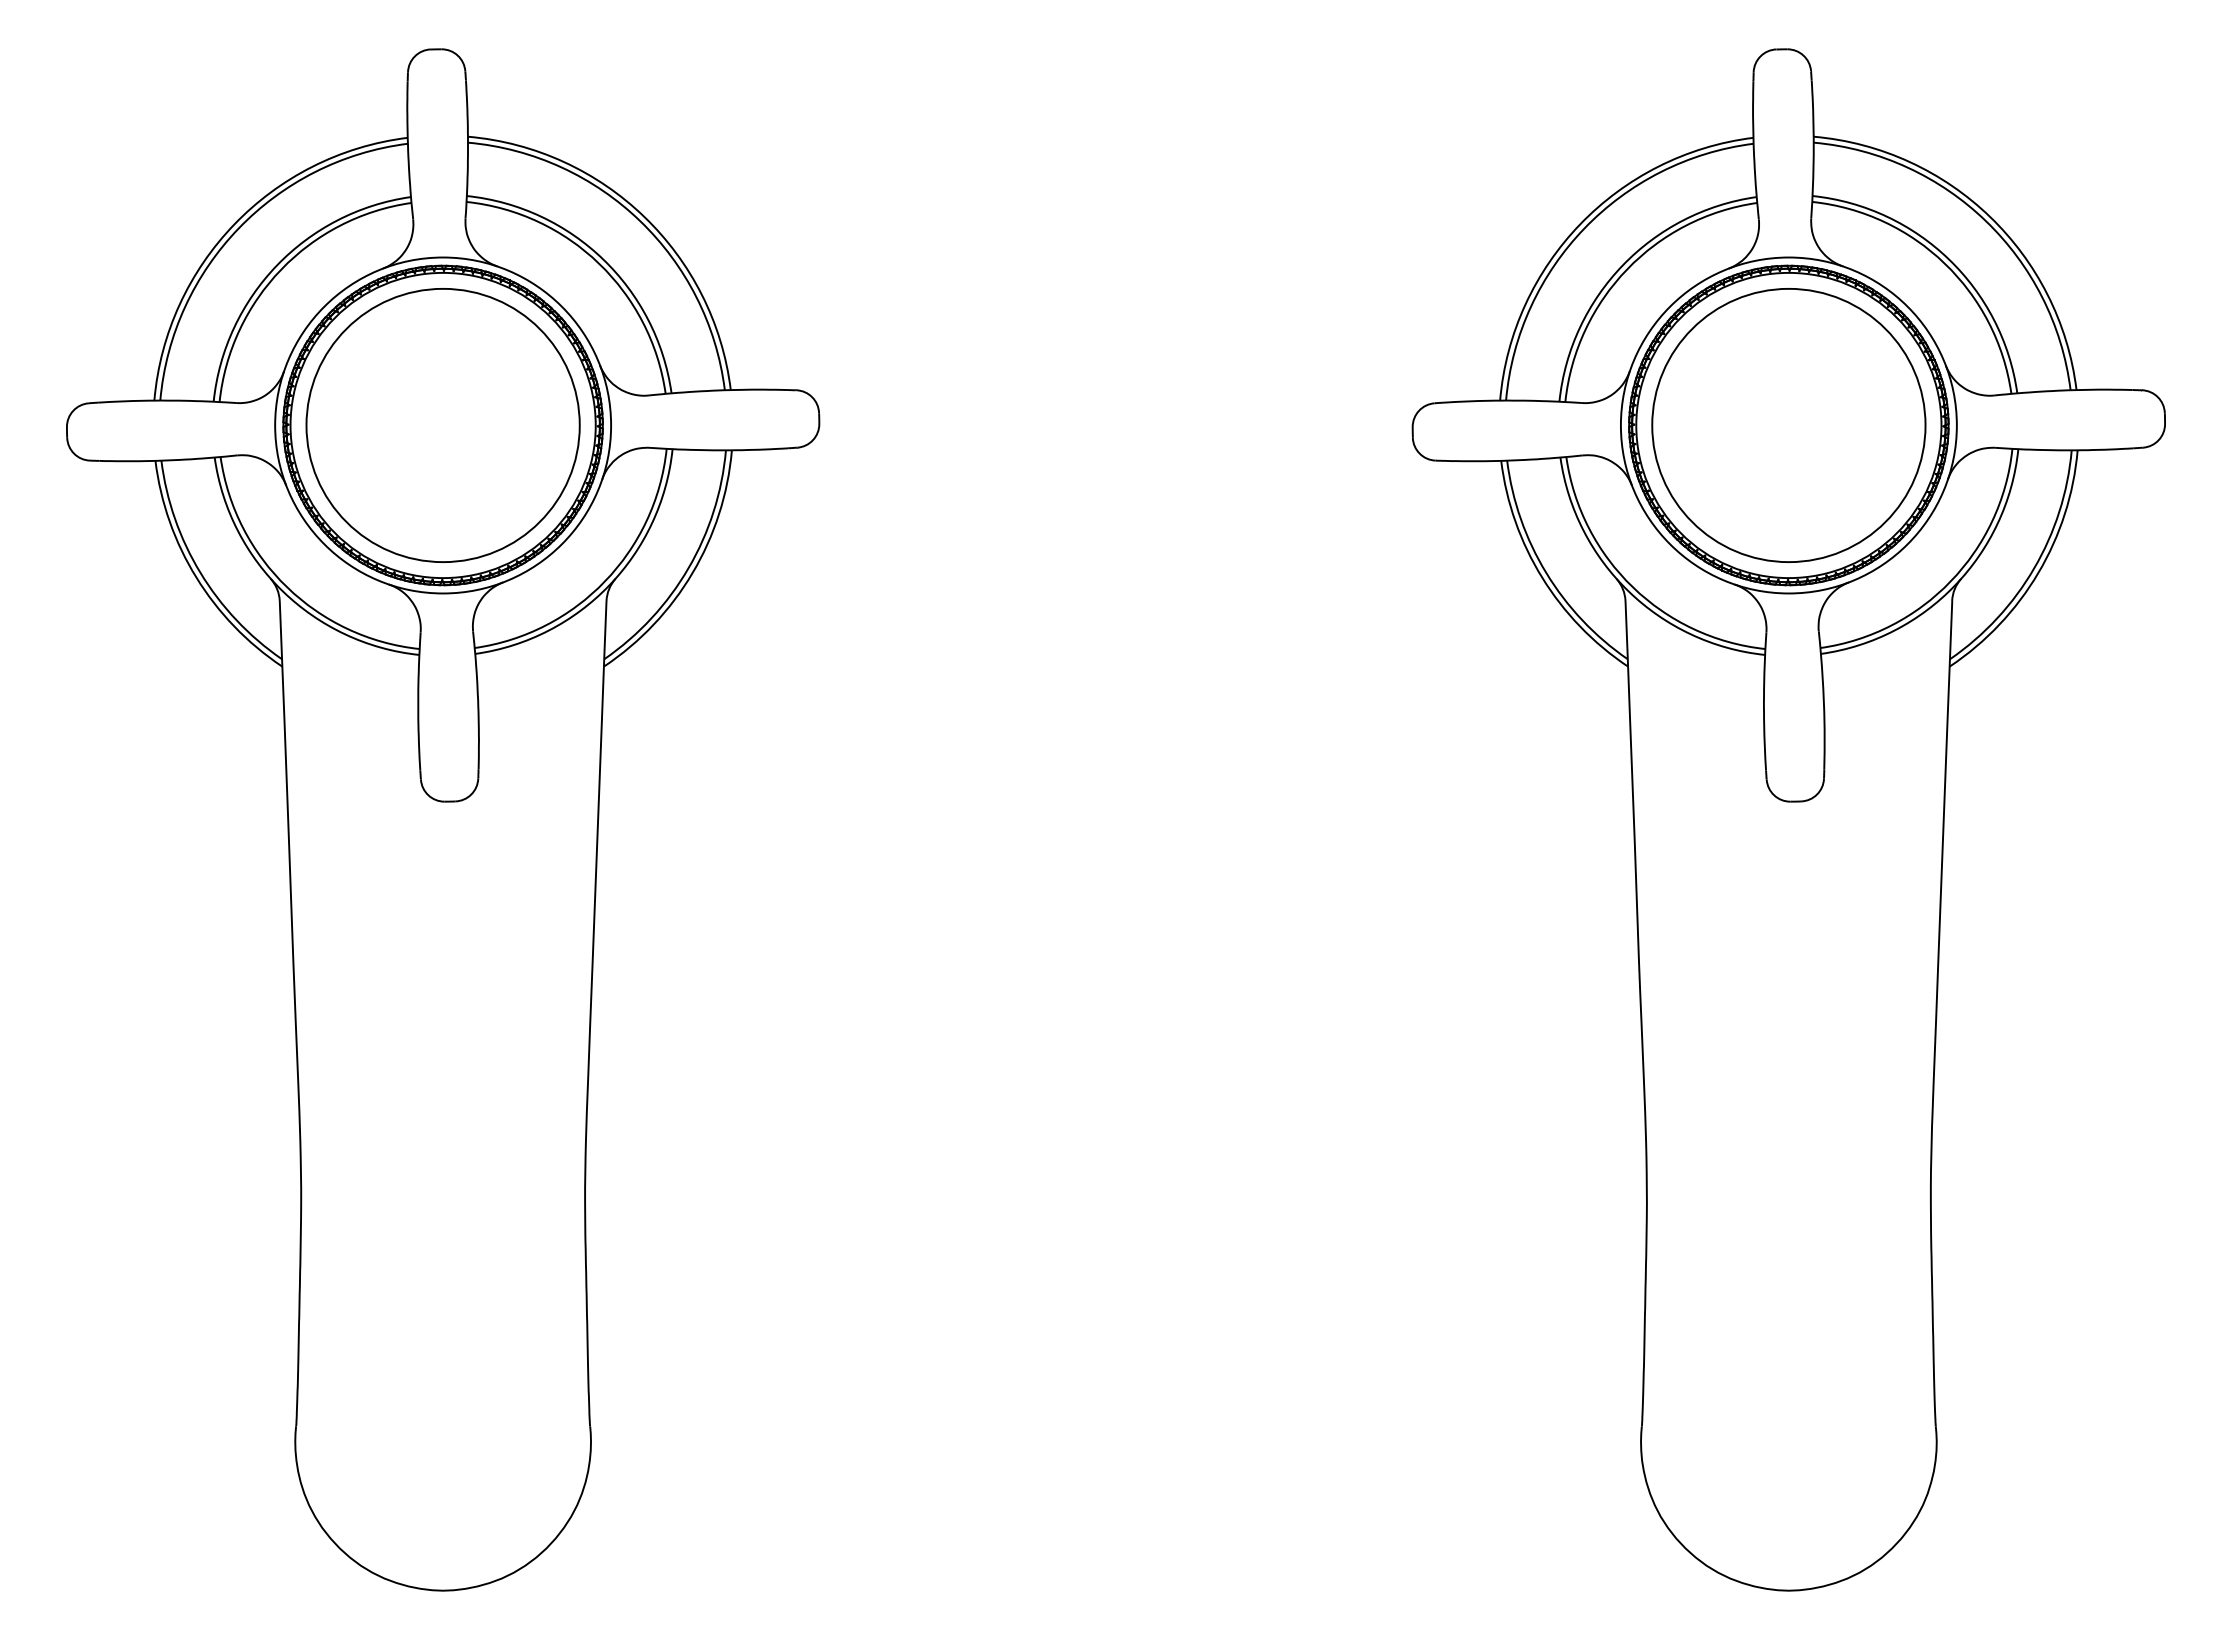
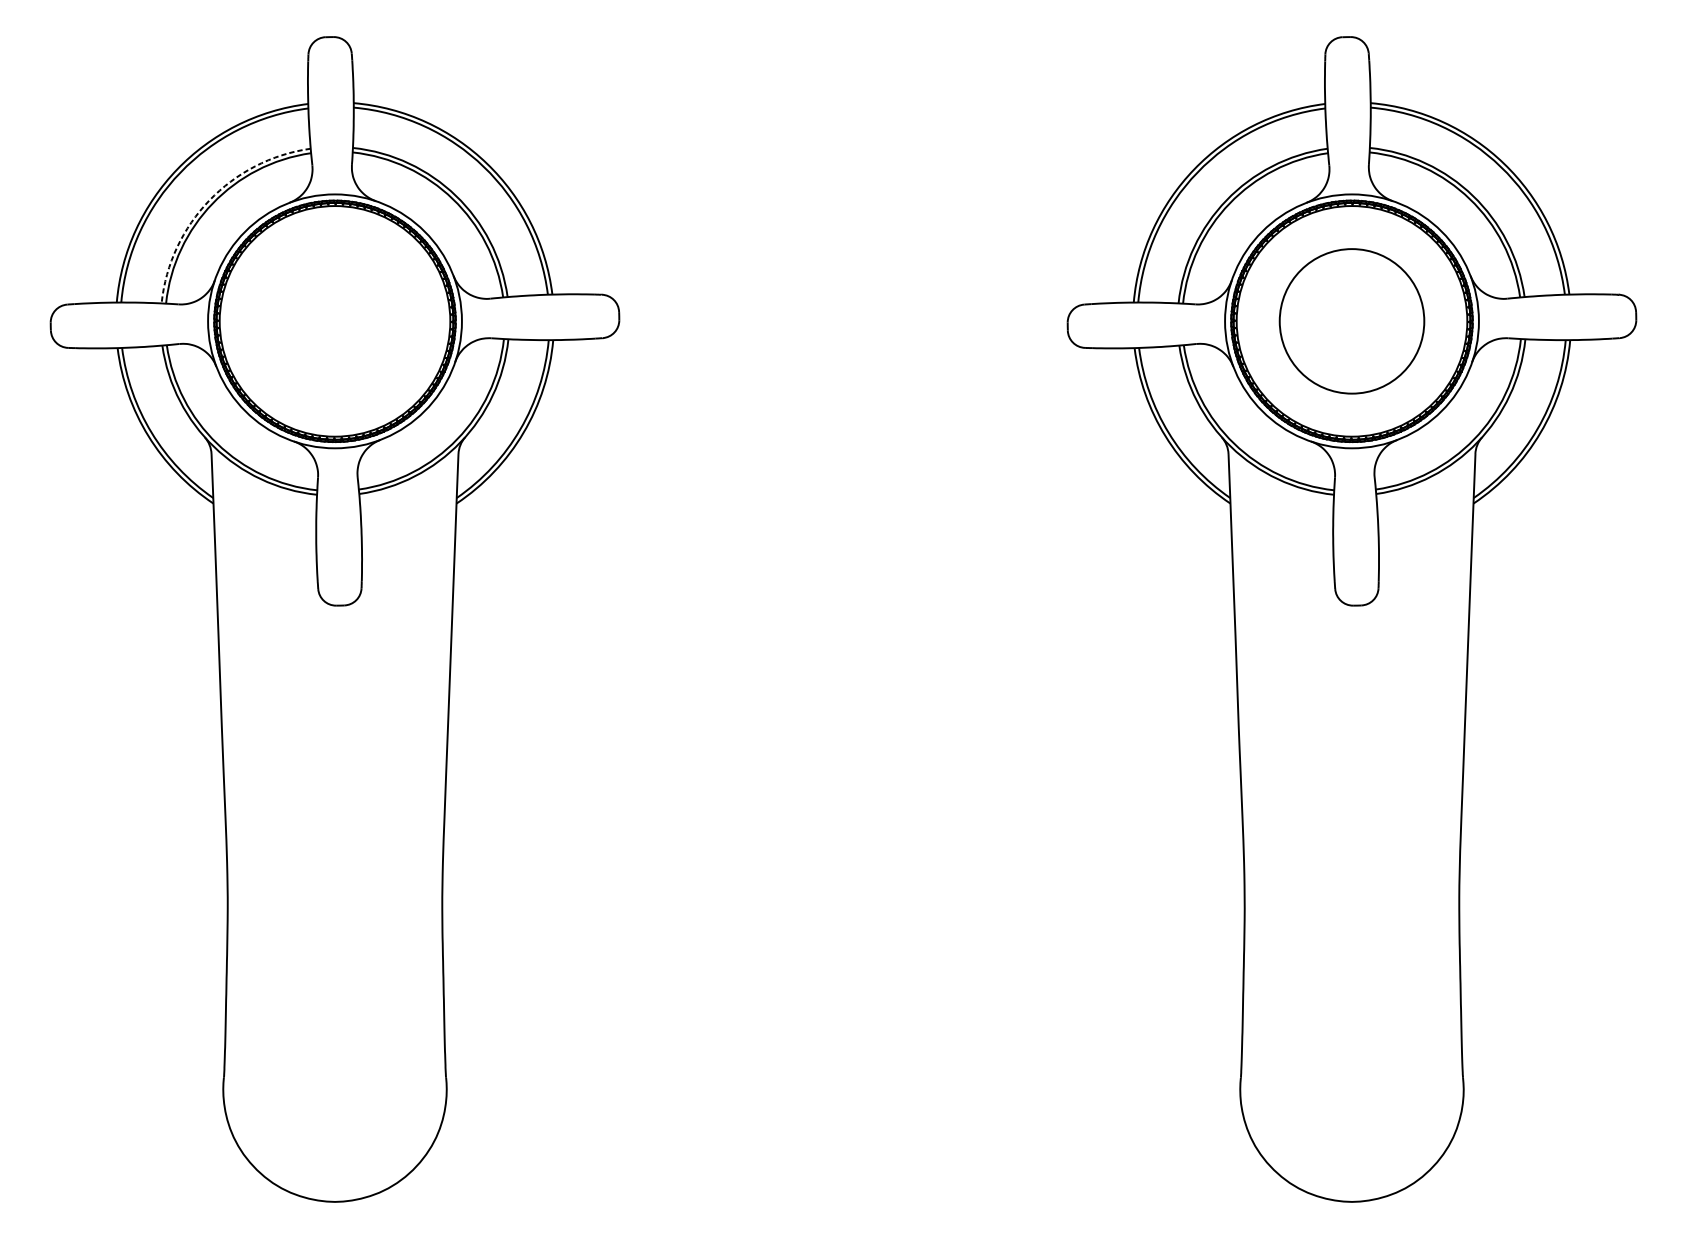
arc: (277, 265) -> (209, 200), solid -> dashed
circle: (442, 425) -> (334, 321), removed
circle: (1788, 425) -> (1351, 321), size x0.7

